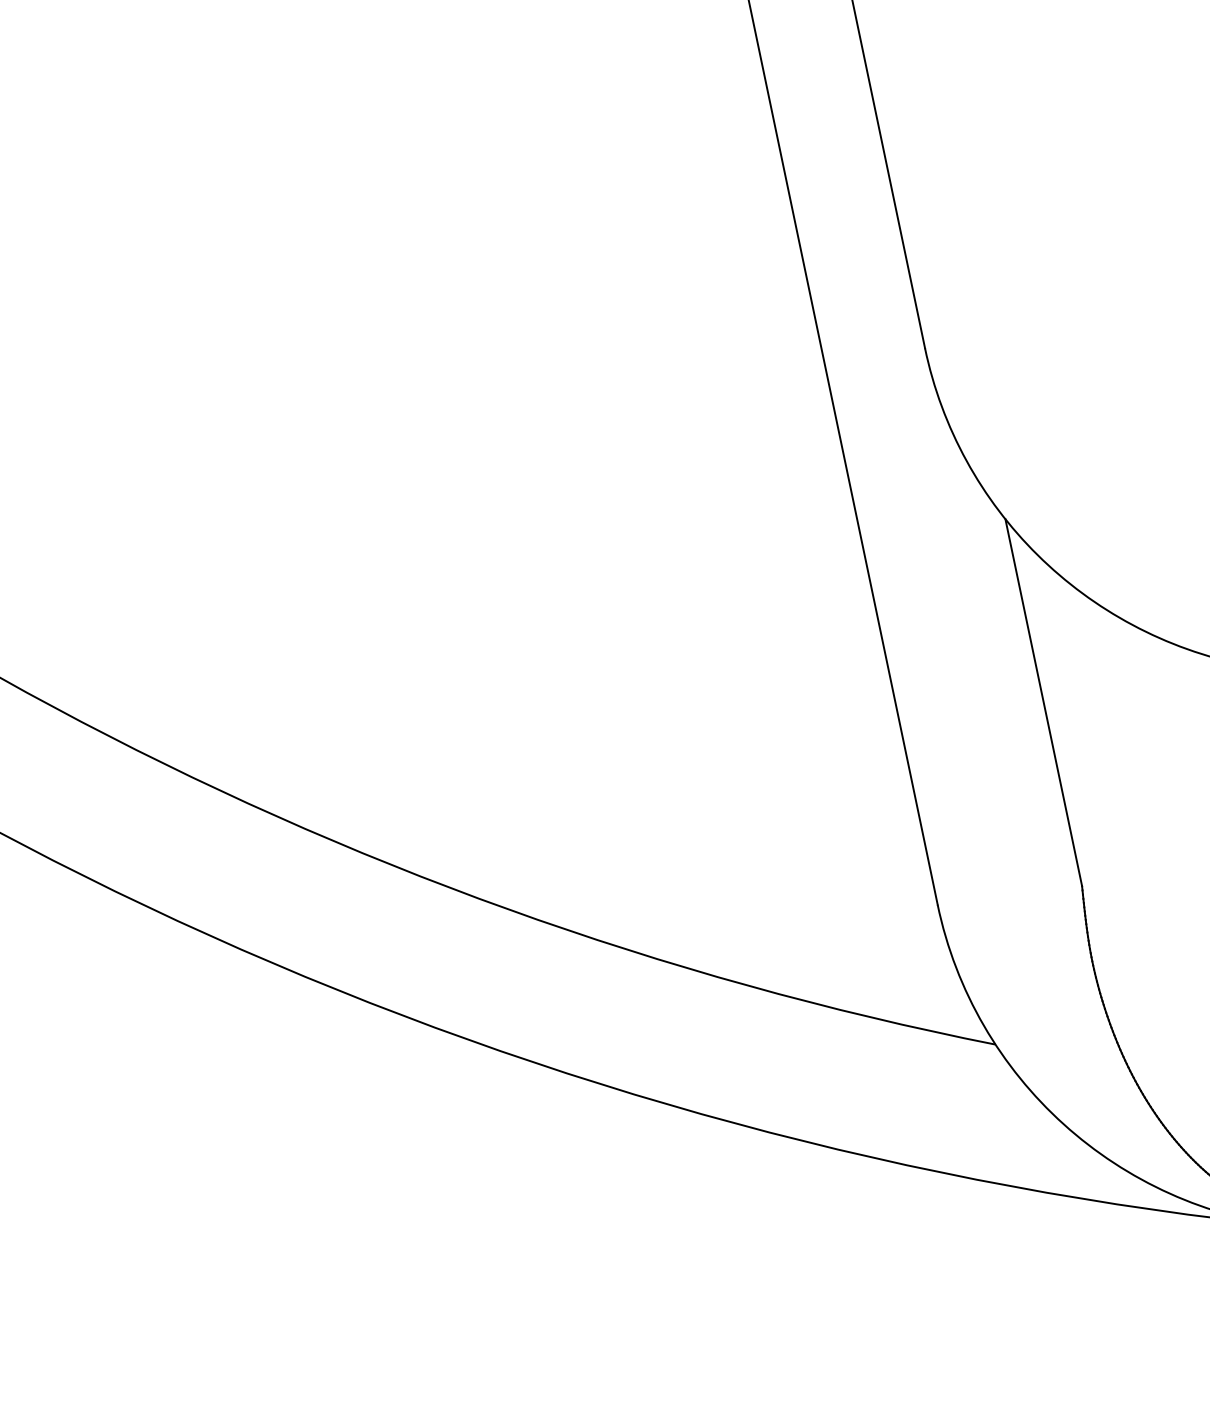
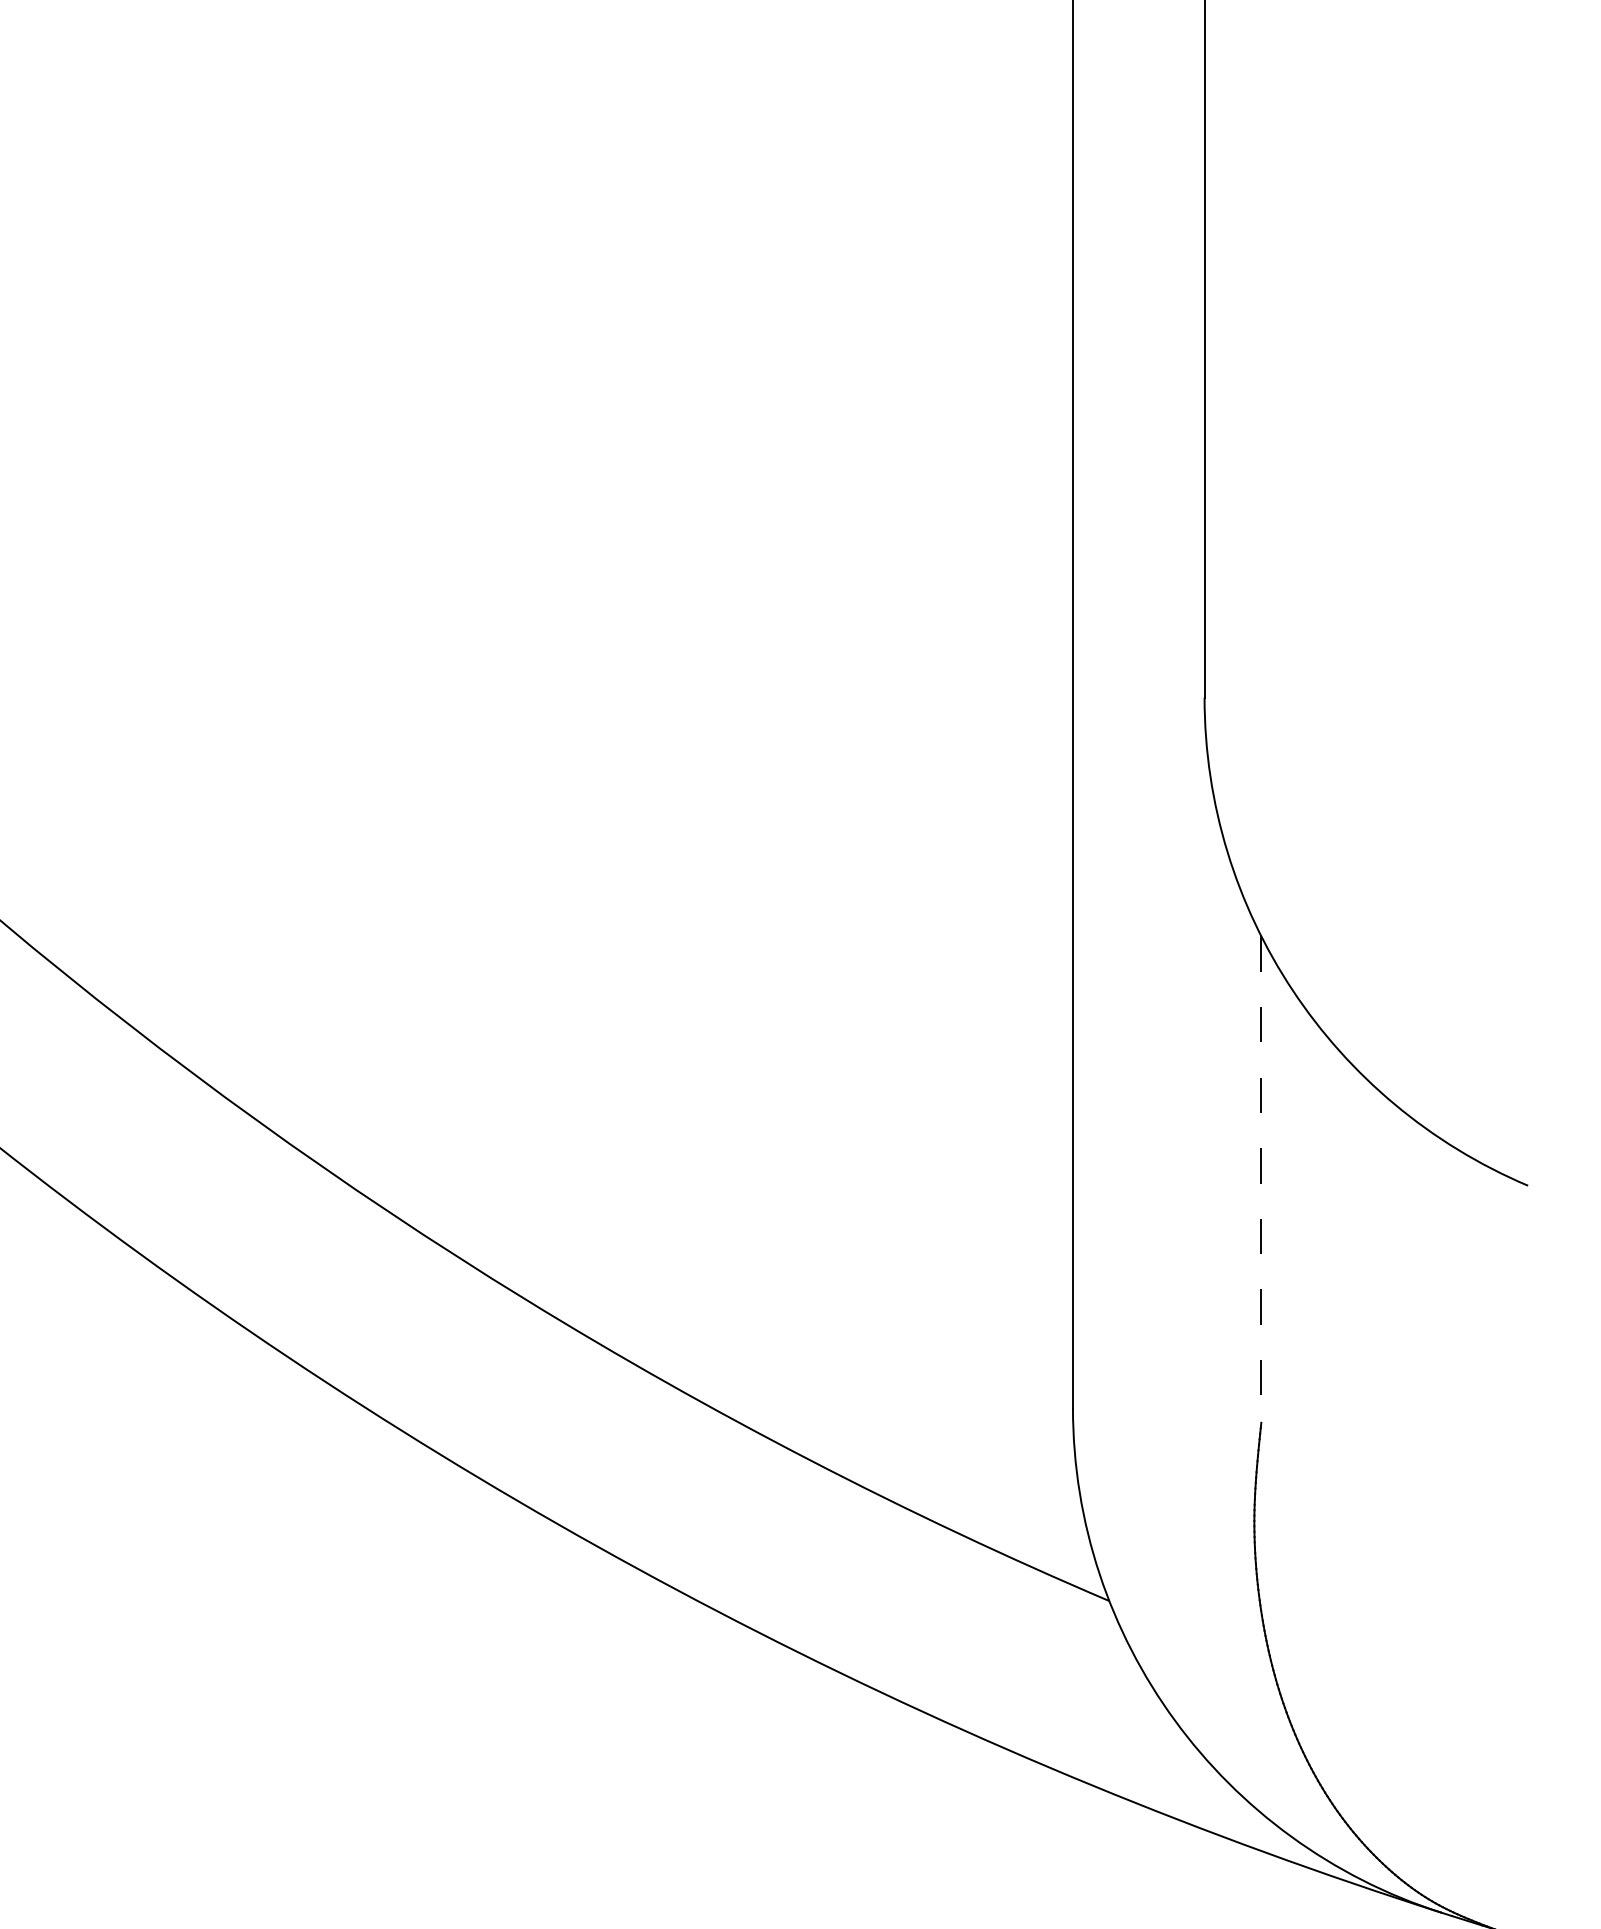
line: (1044, 703) -> (1261, 1180), solid -> dashed

